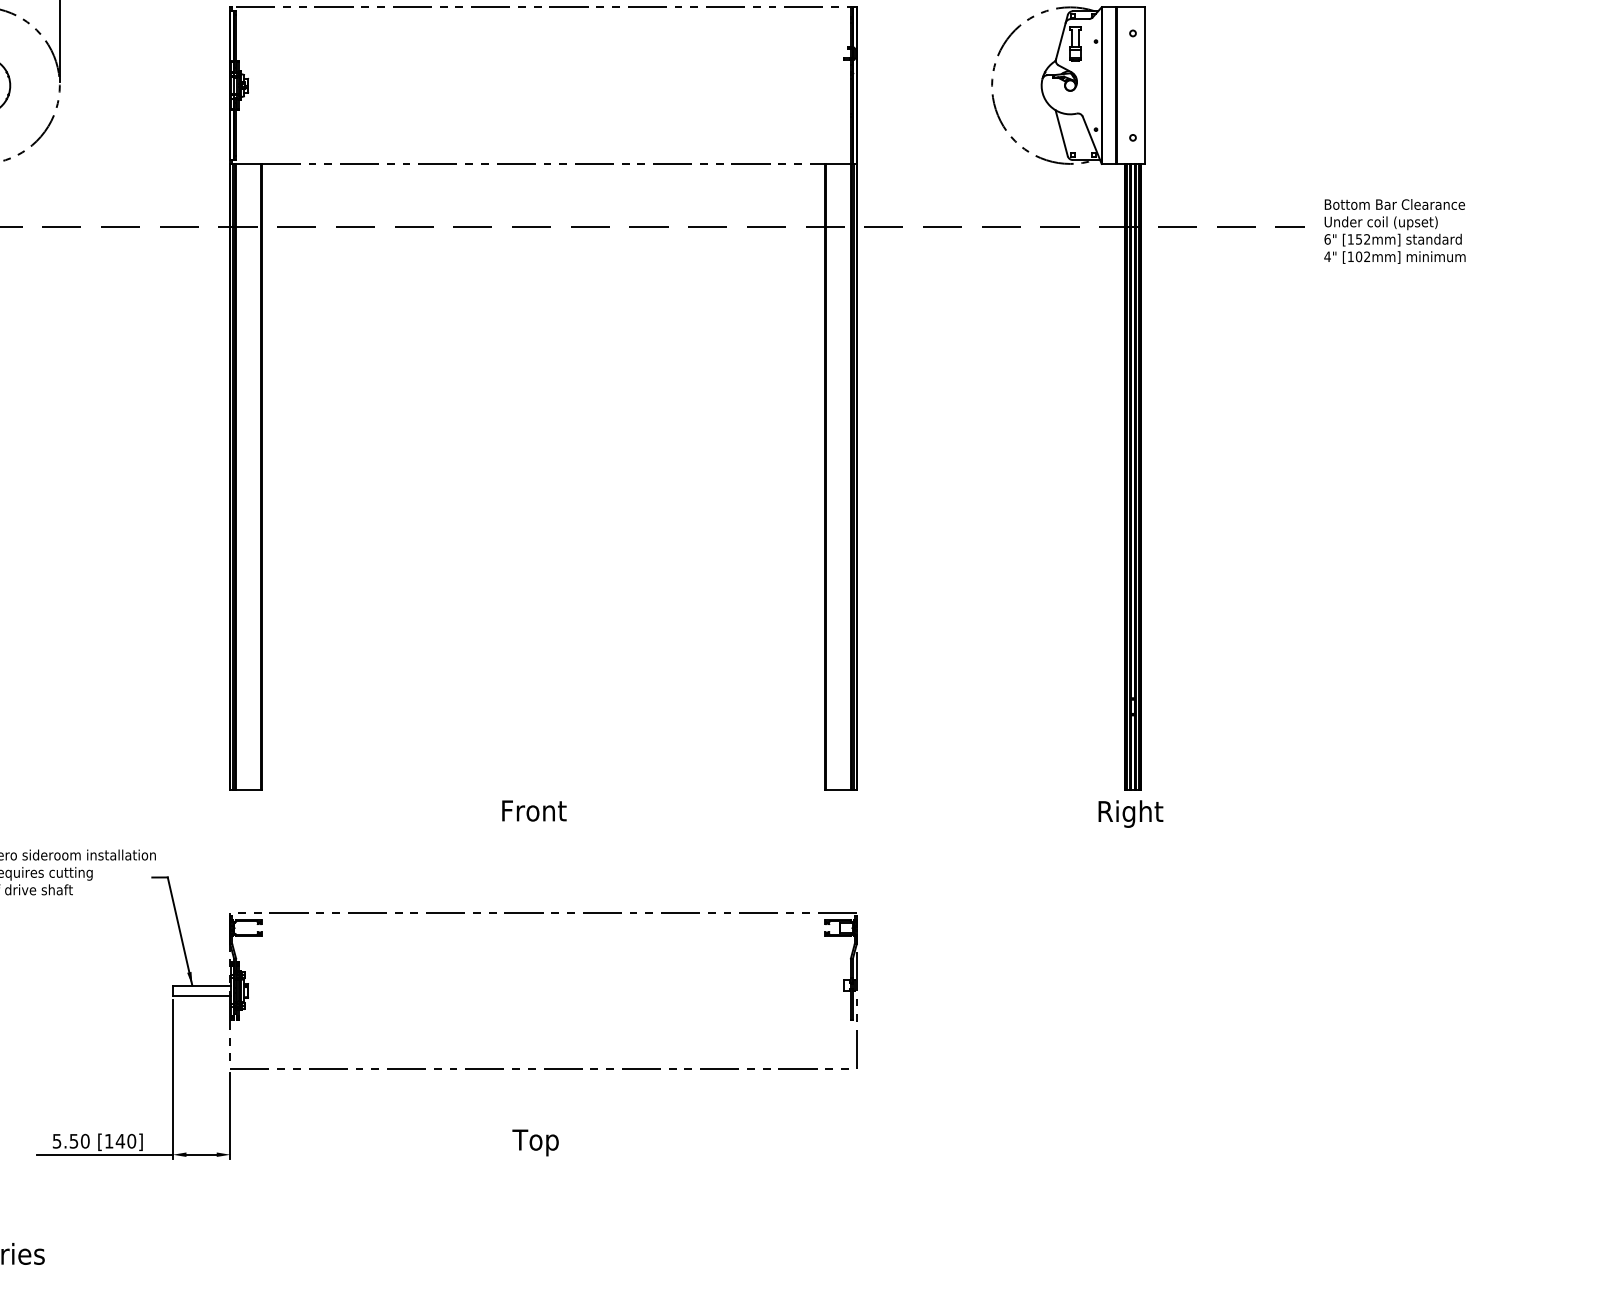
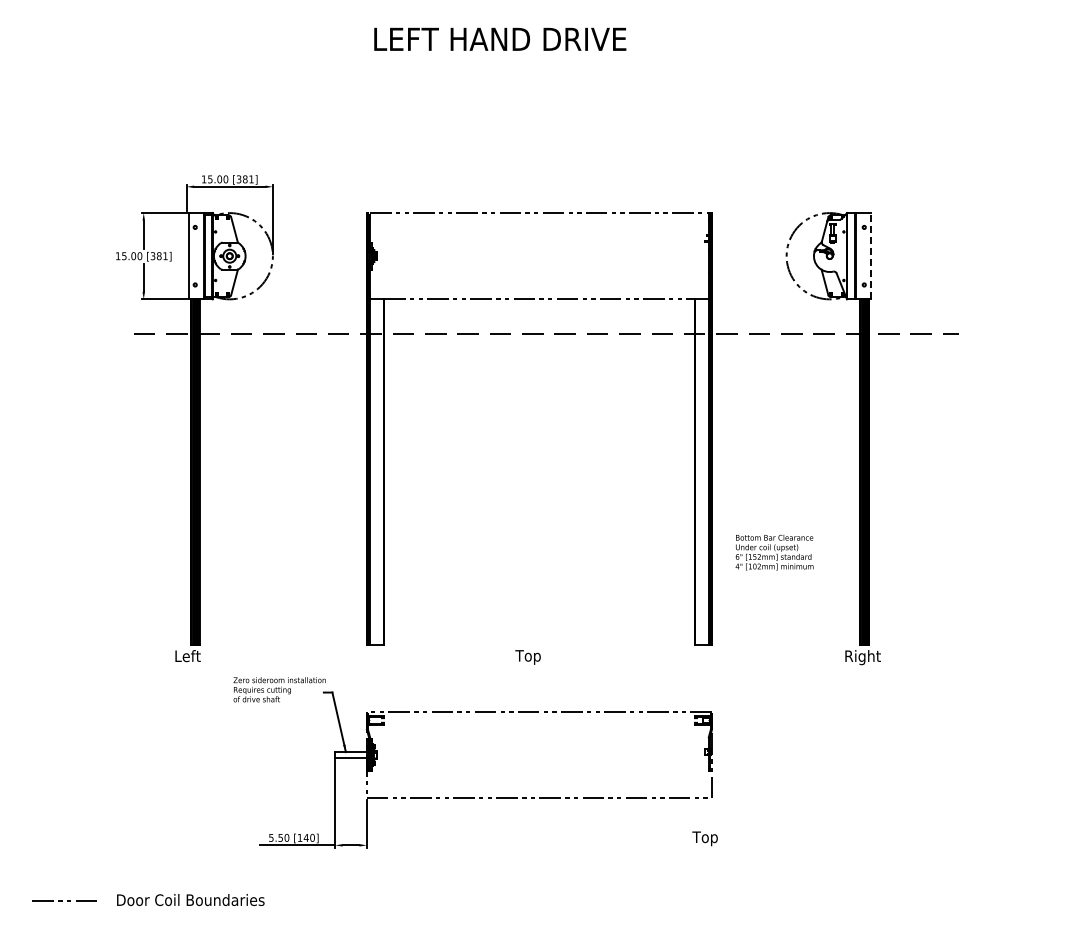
line: (1144, 84) -> (870, 255), solid -> dashed
text: (1394, 231) -> (774, 552), moved
text: (532, 813) -> (533, 657), Front -> Top
text: (534, 1142) -> (704, 838), moved

